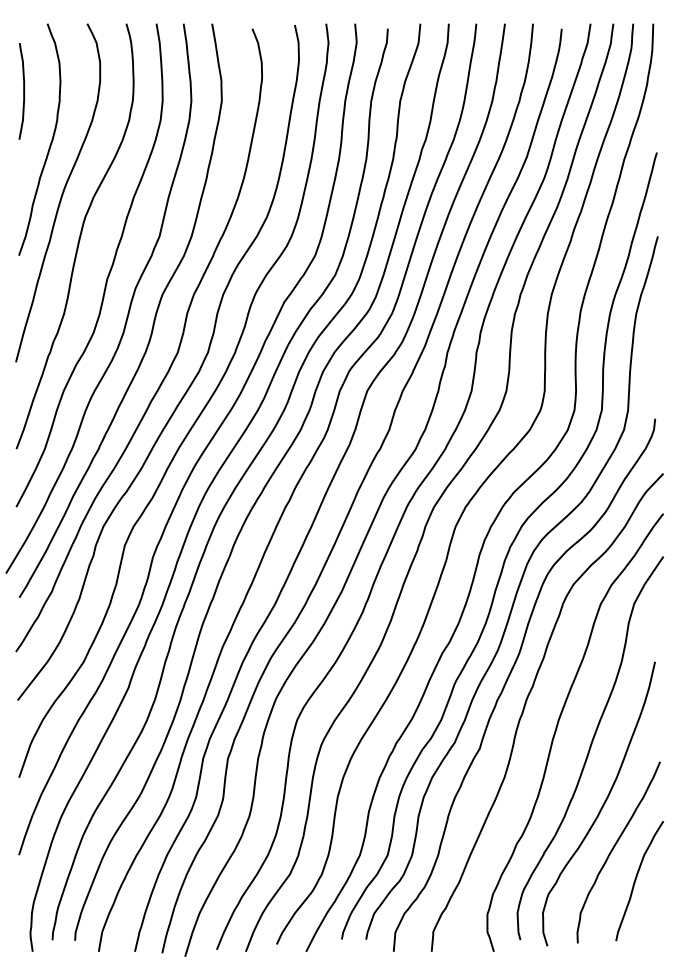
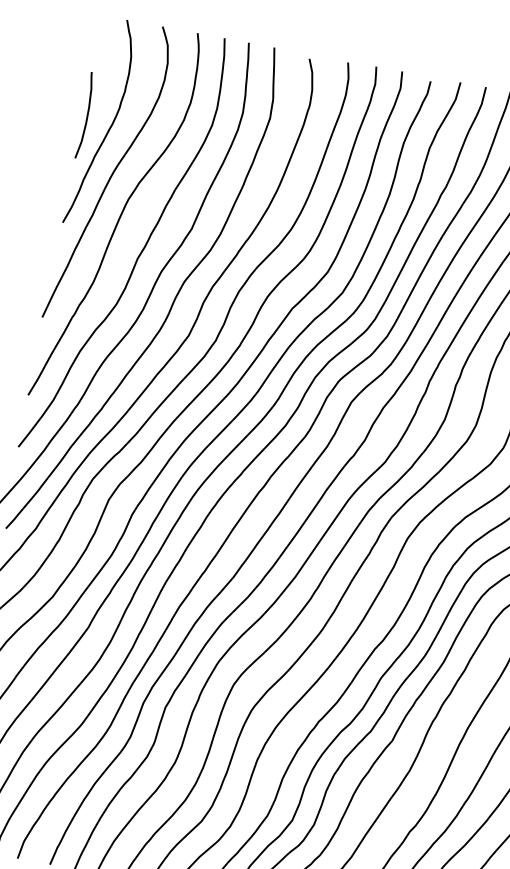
curve: (23, 91) -> (86, 115), moved

